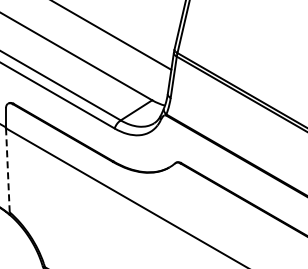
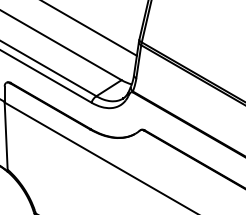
line: (7, 169) -> (5, 135), dashed -> solid

